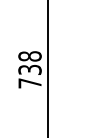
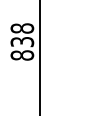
text: (29, 83) -> (21, 55), 738 -> 838

